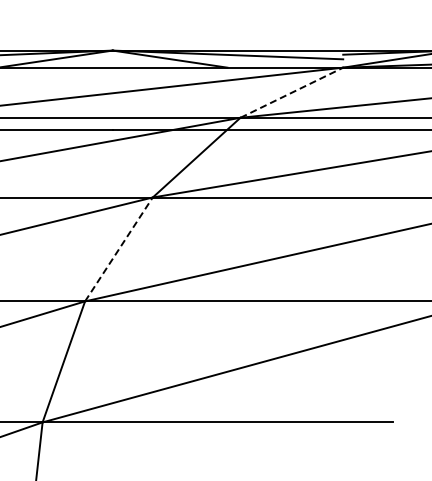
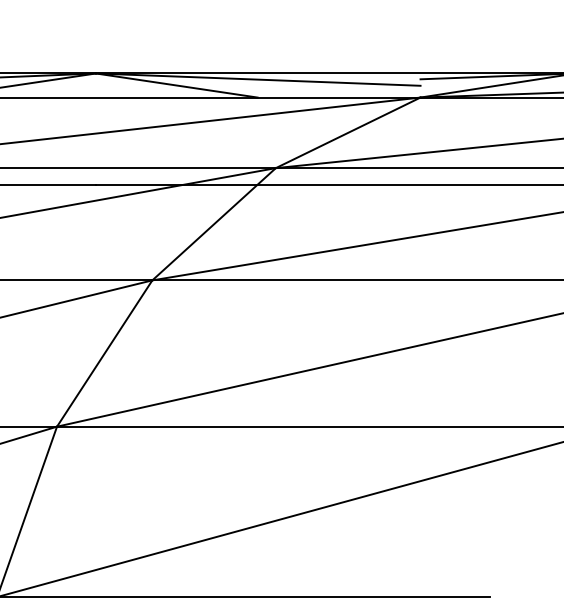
line: (292, 92) -> (349, 132), dashed -> solid
line: (118, 249) -> (104, 353), dashed -> solid

